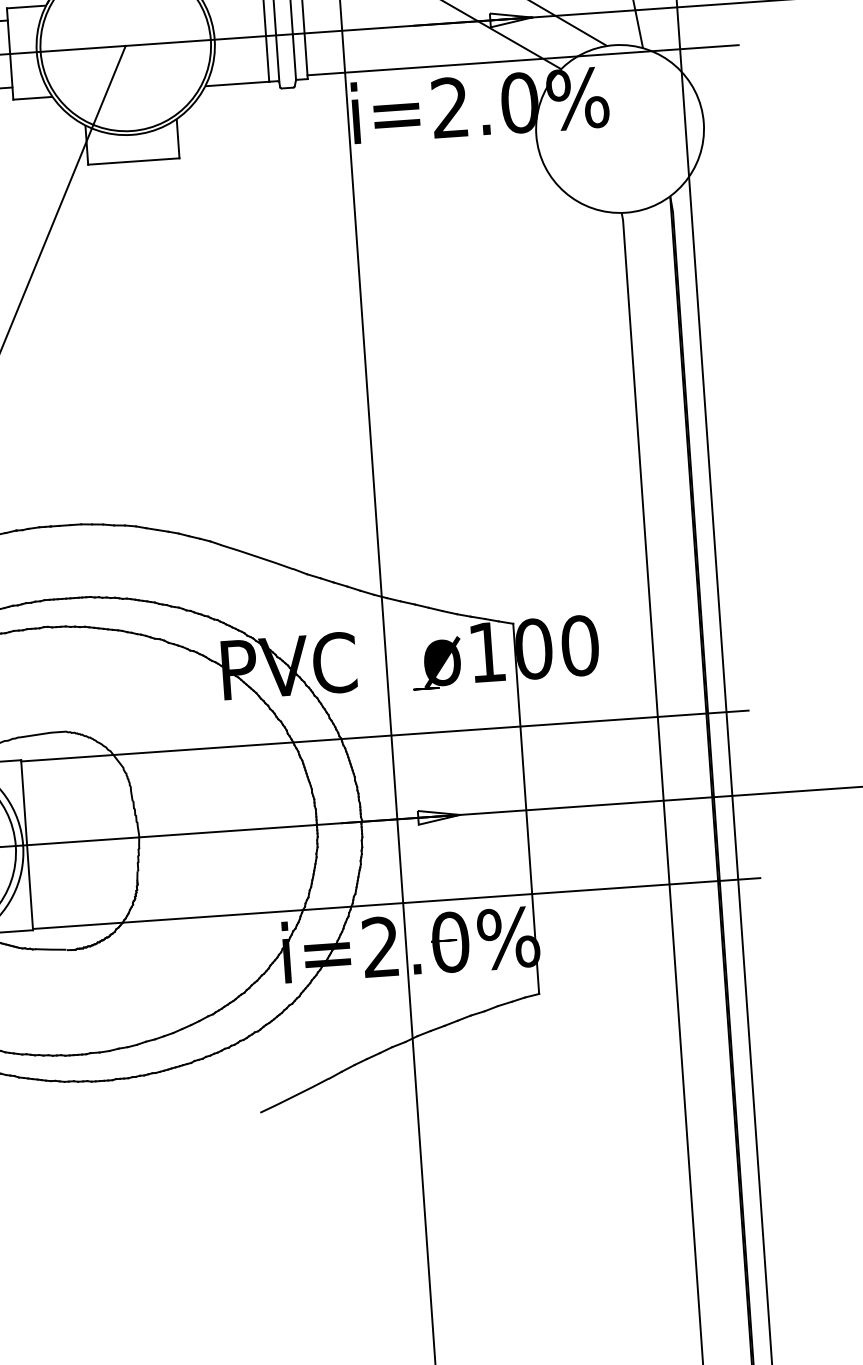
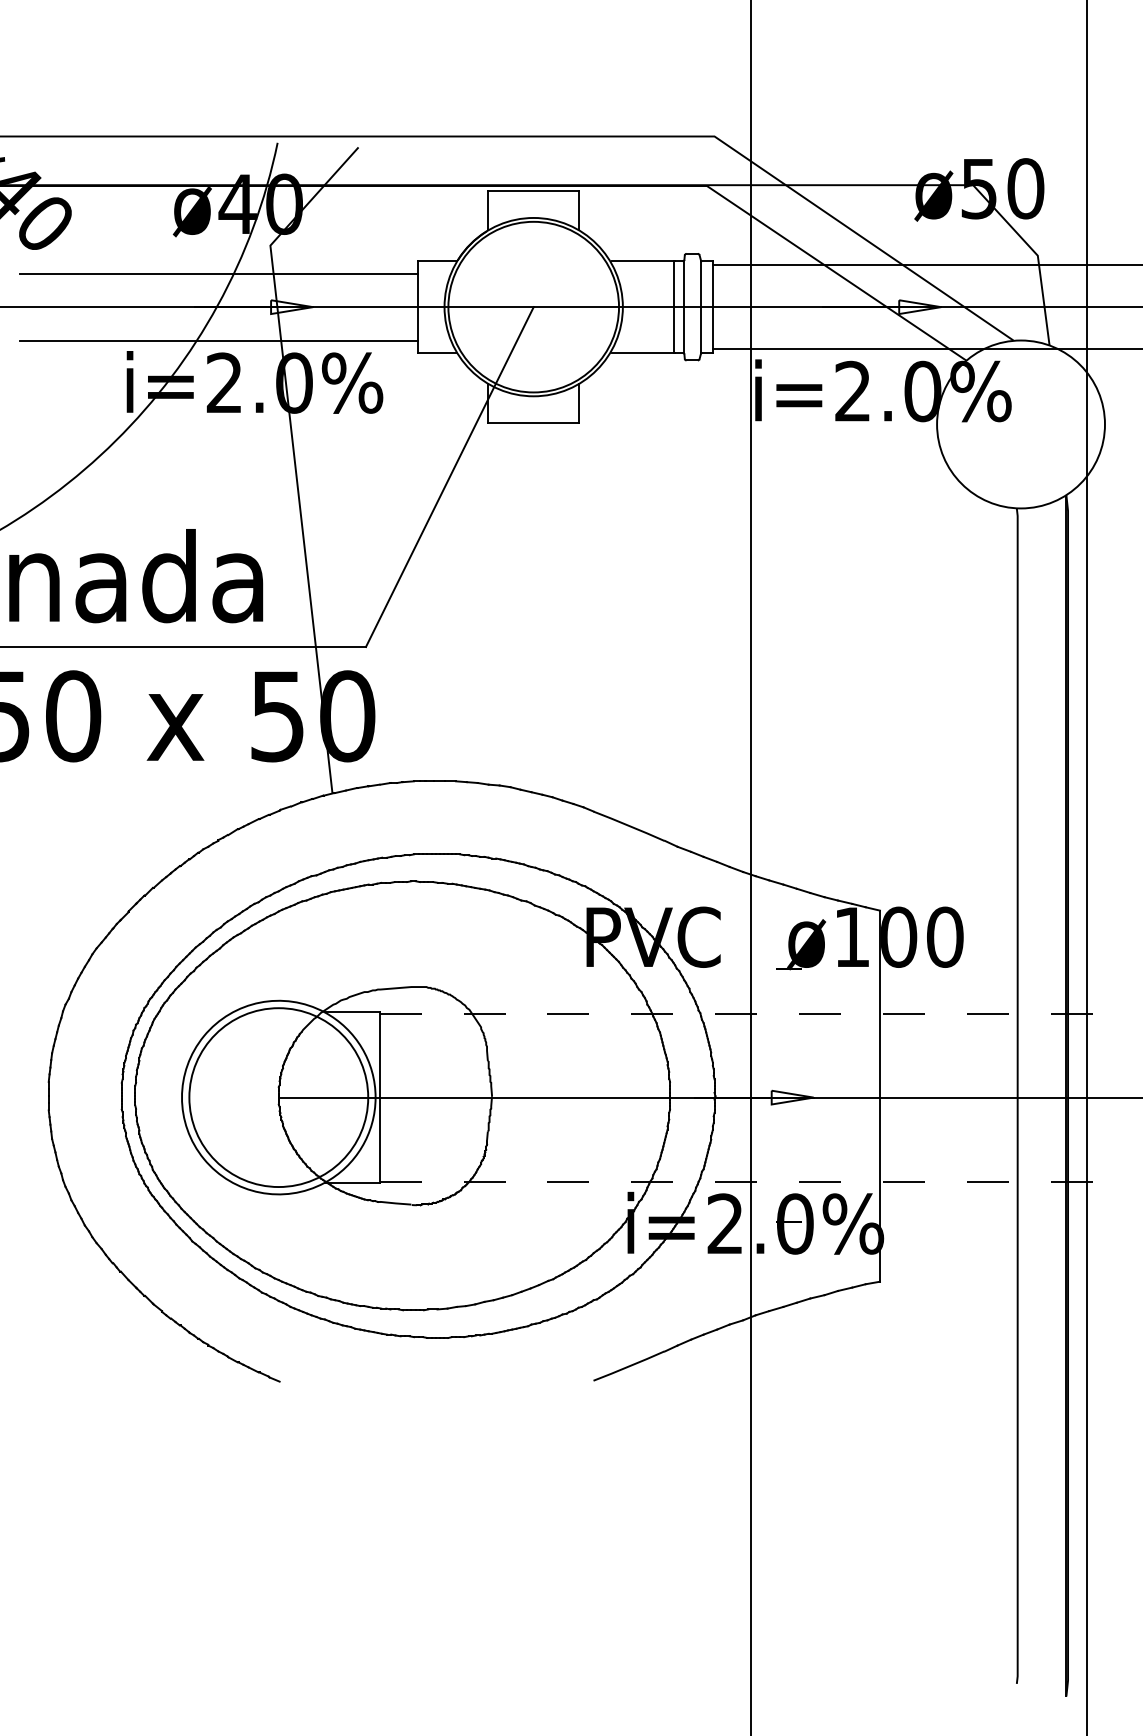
line: (385, 735) -> (744, 1013), solid -> dashed
line: (397, 903) -> (744, 1181), solid -> dashed

